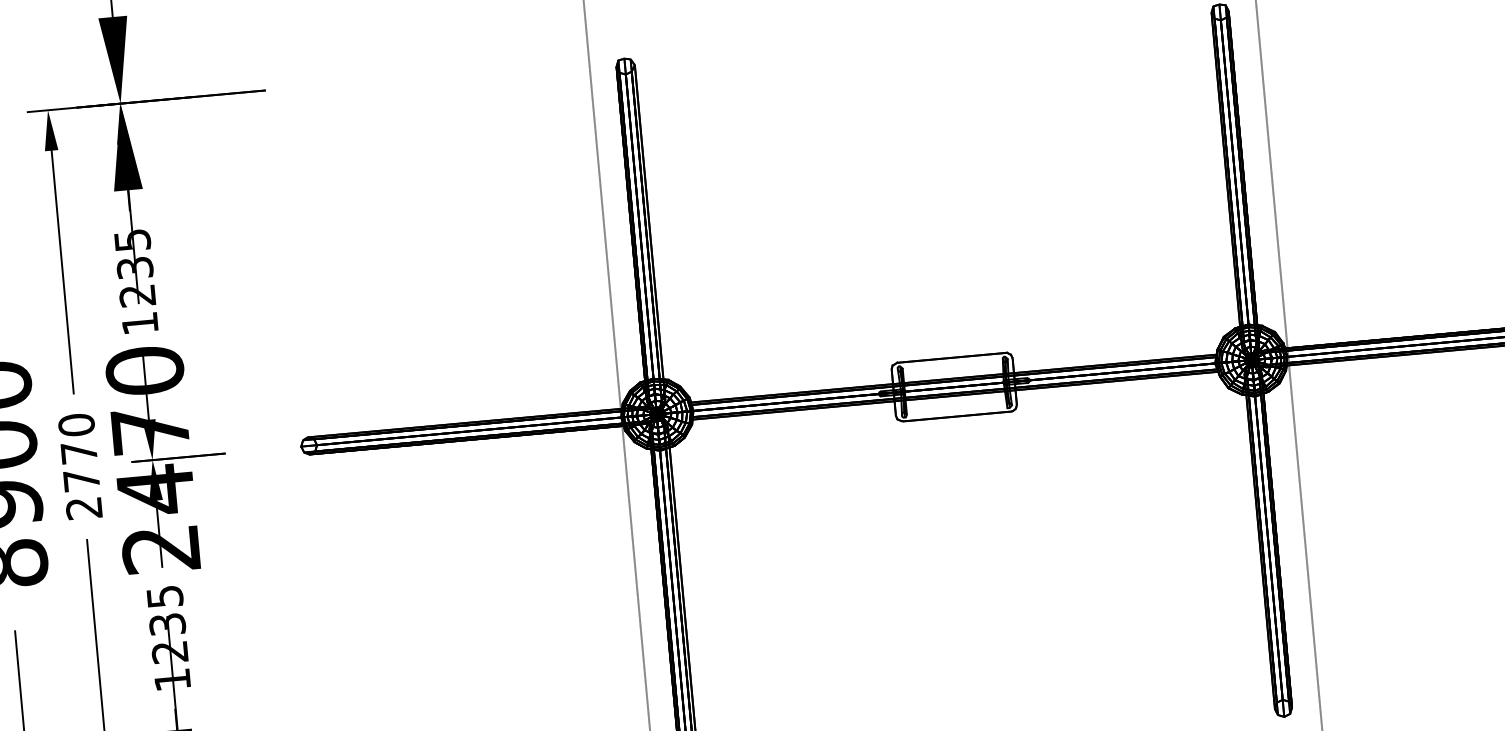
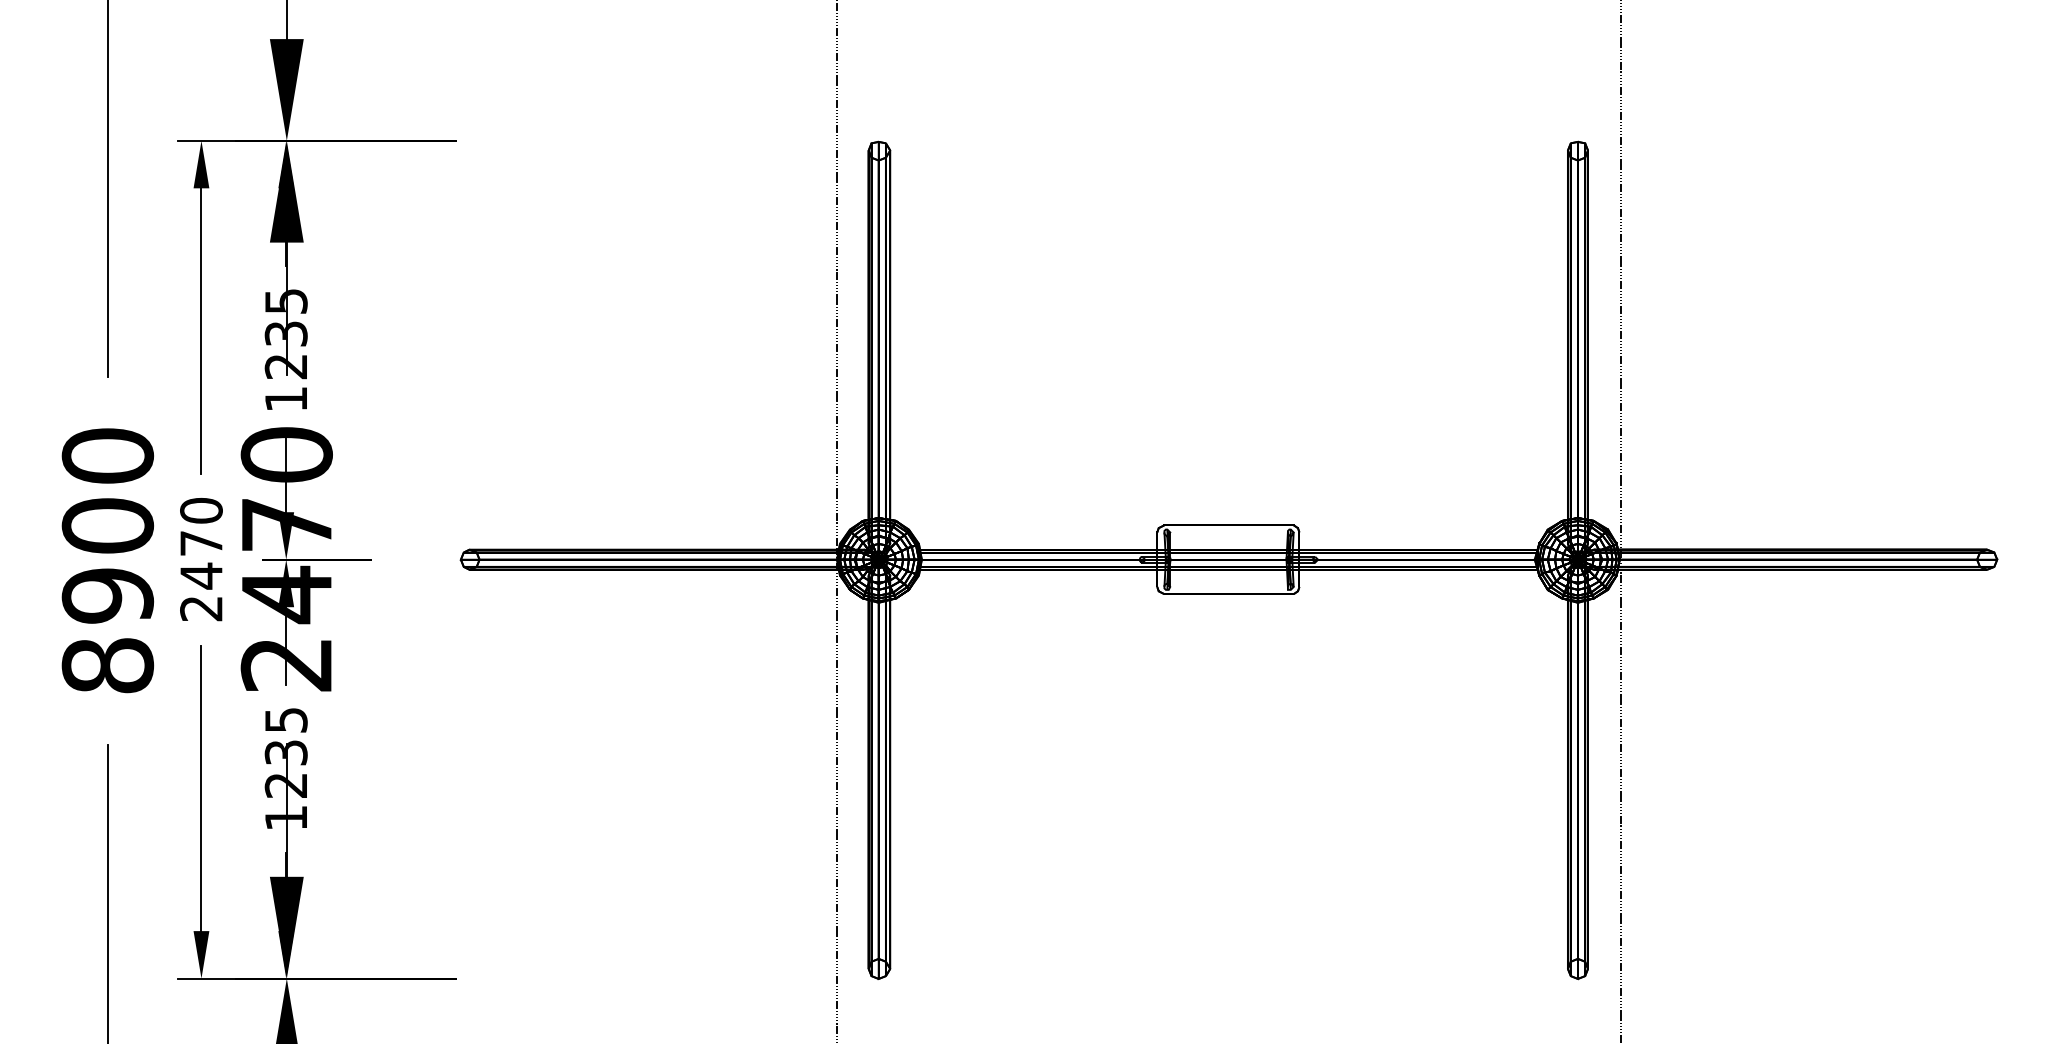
text: (81, 480) -> (201, 575), 2770 -> 2470

